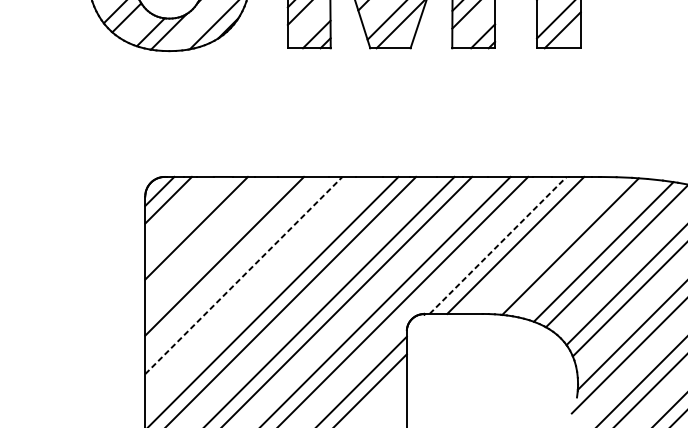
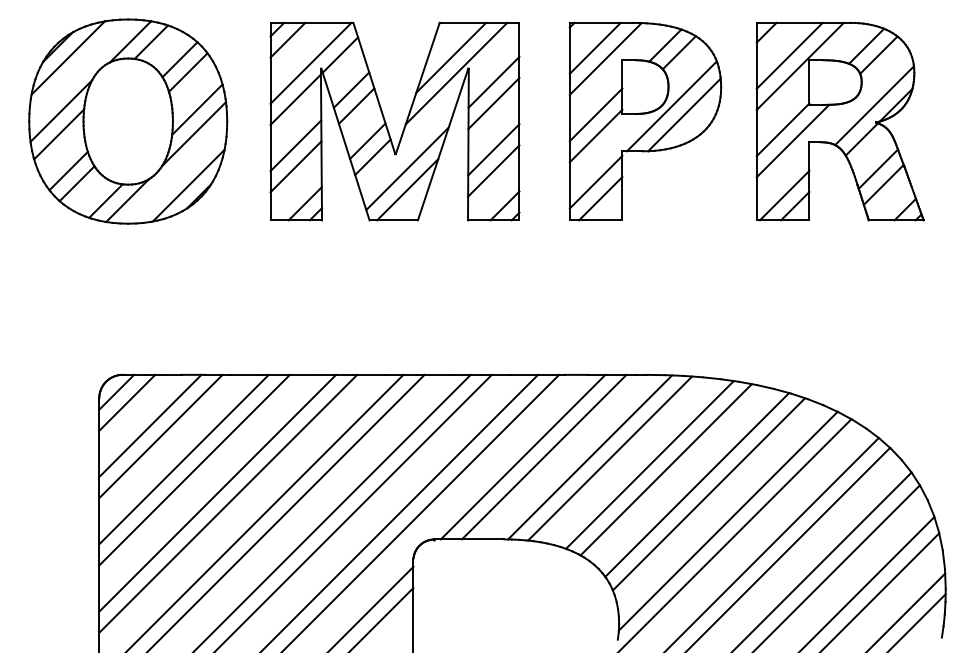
line: (187, 219) -> (150, 425), added
line: (498, 244) -> (523, 456), dashed -> solid
line: (554, 245) -> (590, 457), added
line: (215, 247) -> (183, 459), added
line: (244, 274) -> (218, 492), dashed -> solid
line: (252, 284) -> (228, 503), added

